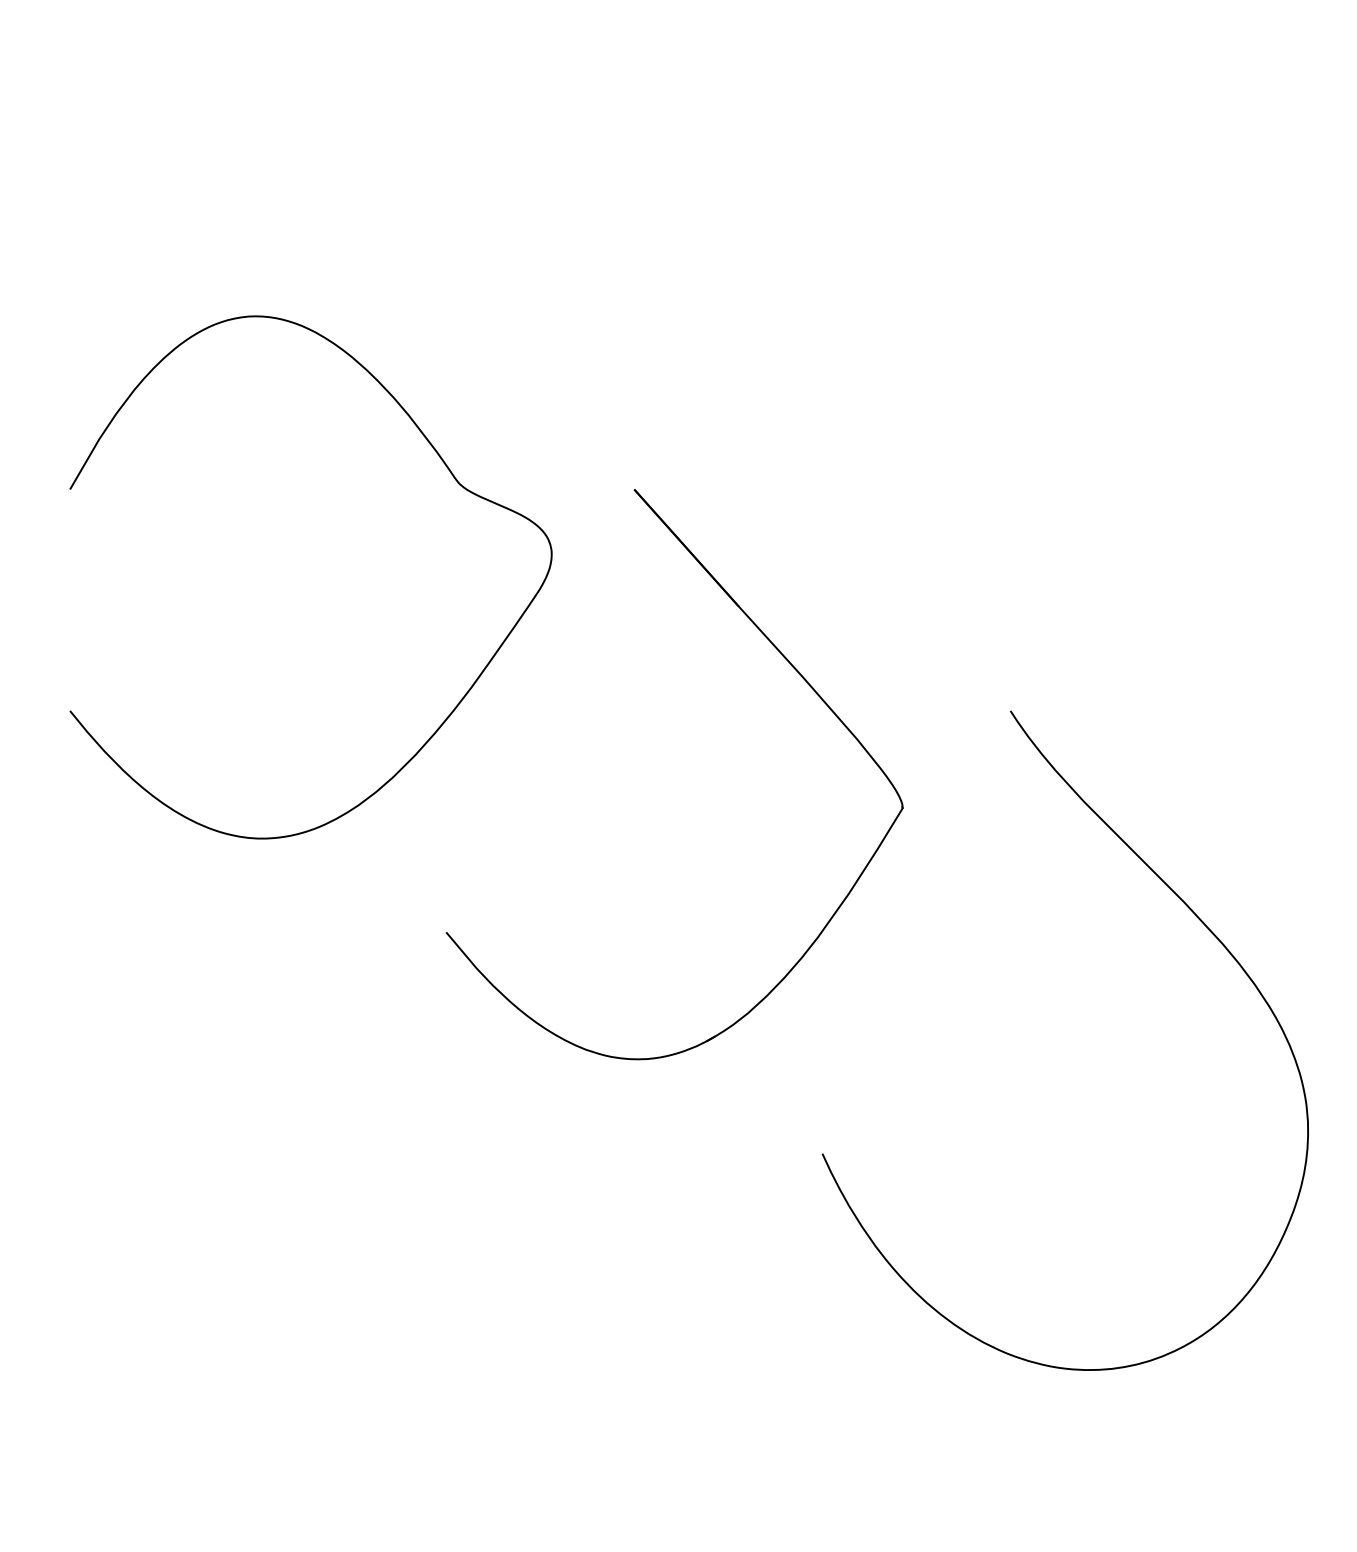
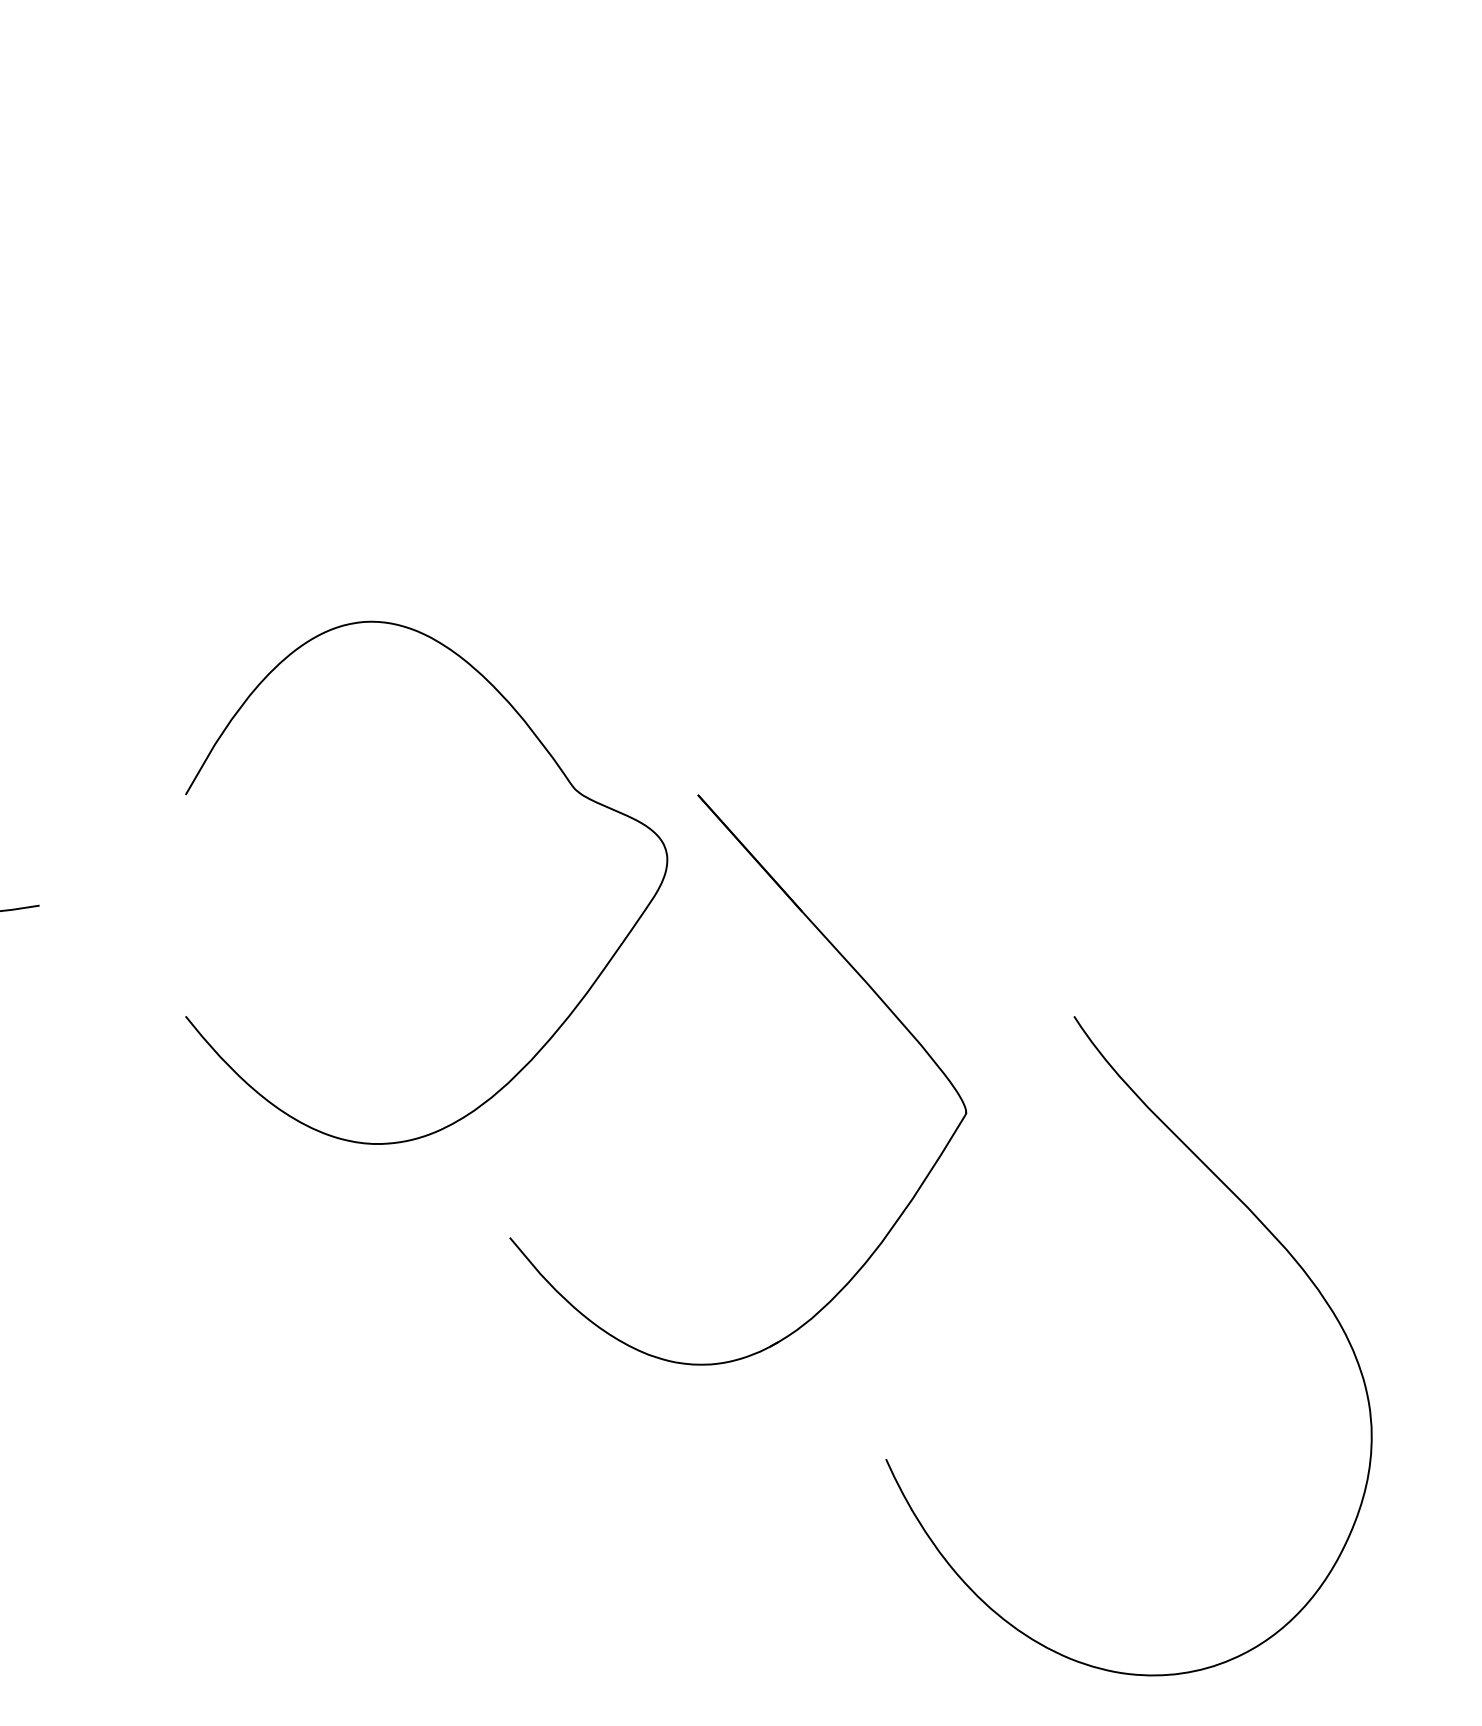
curve: (454, 480) -> (570, 785), moved

